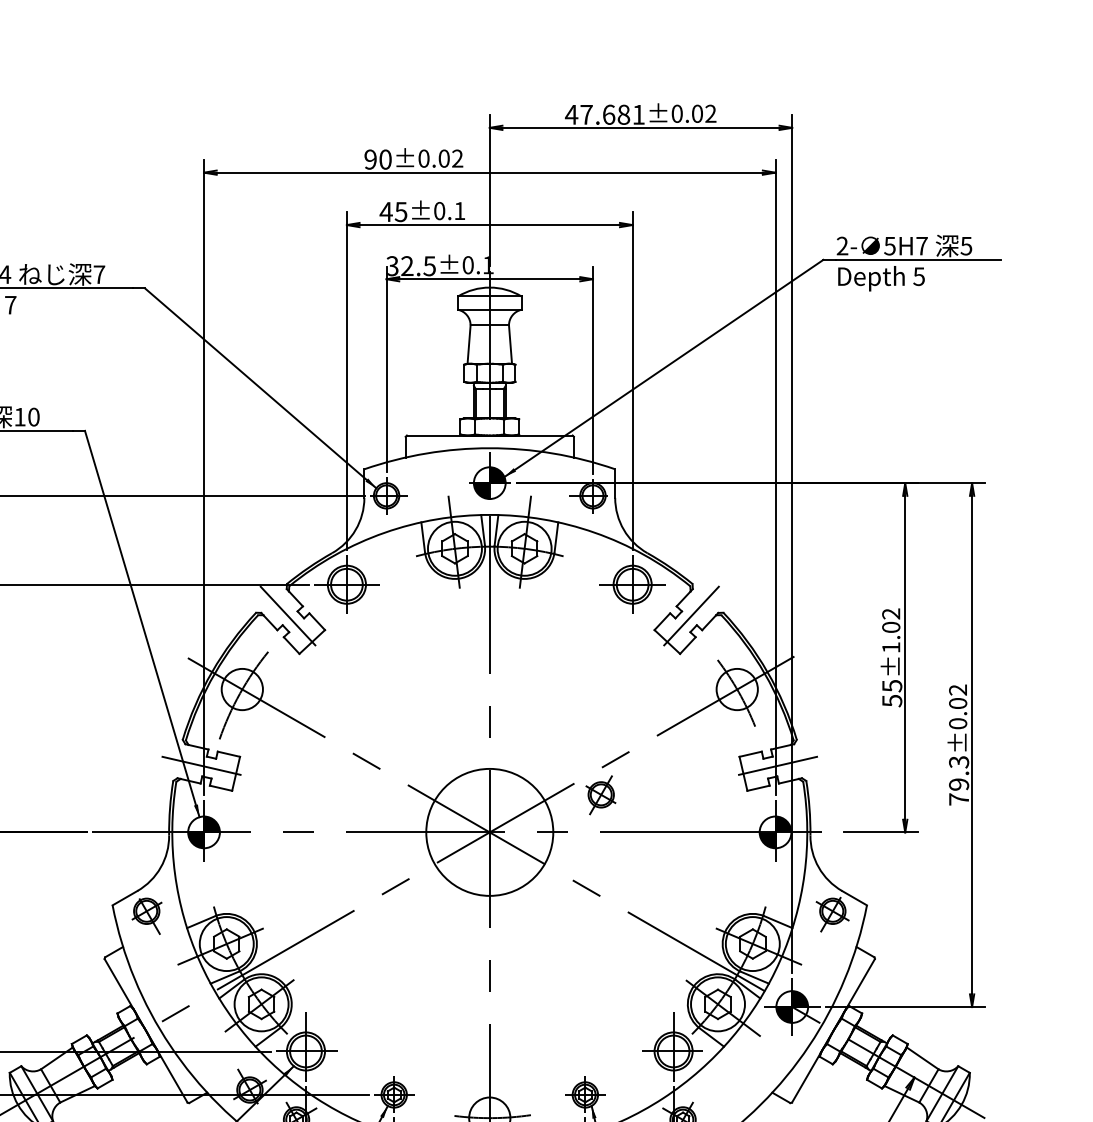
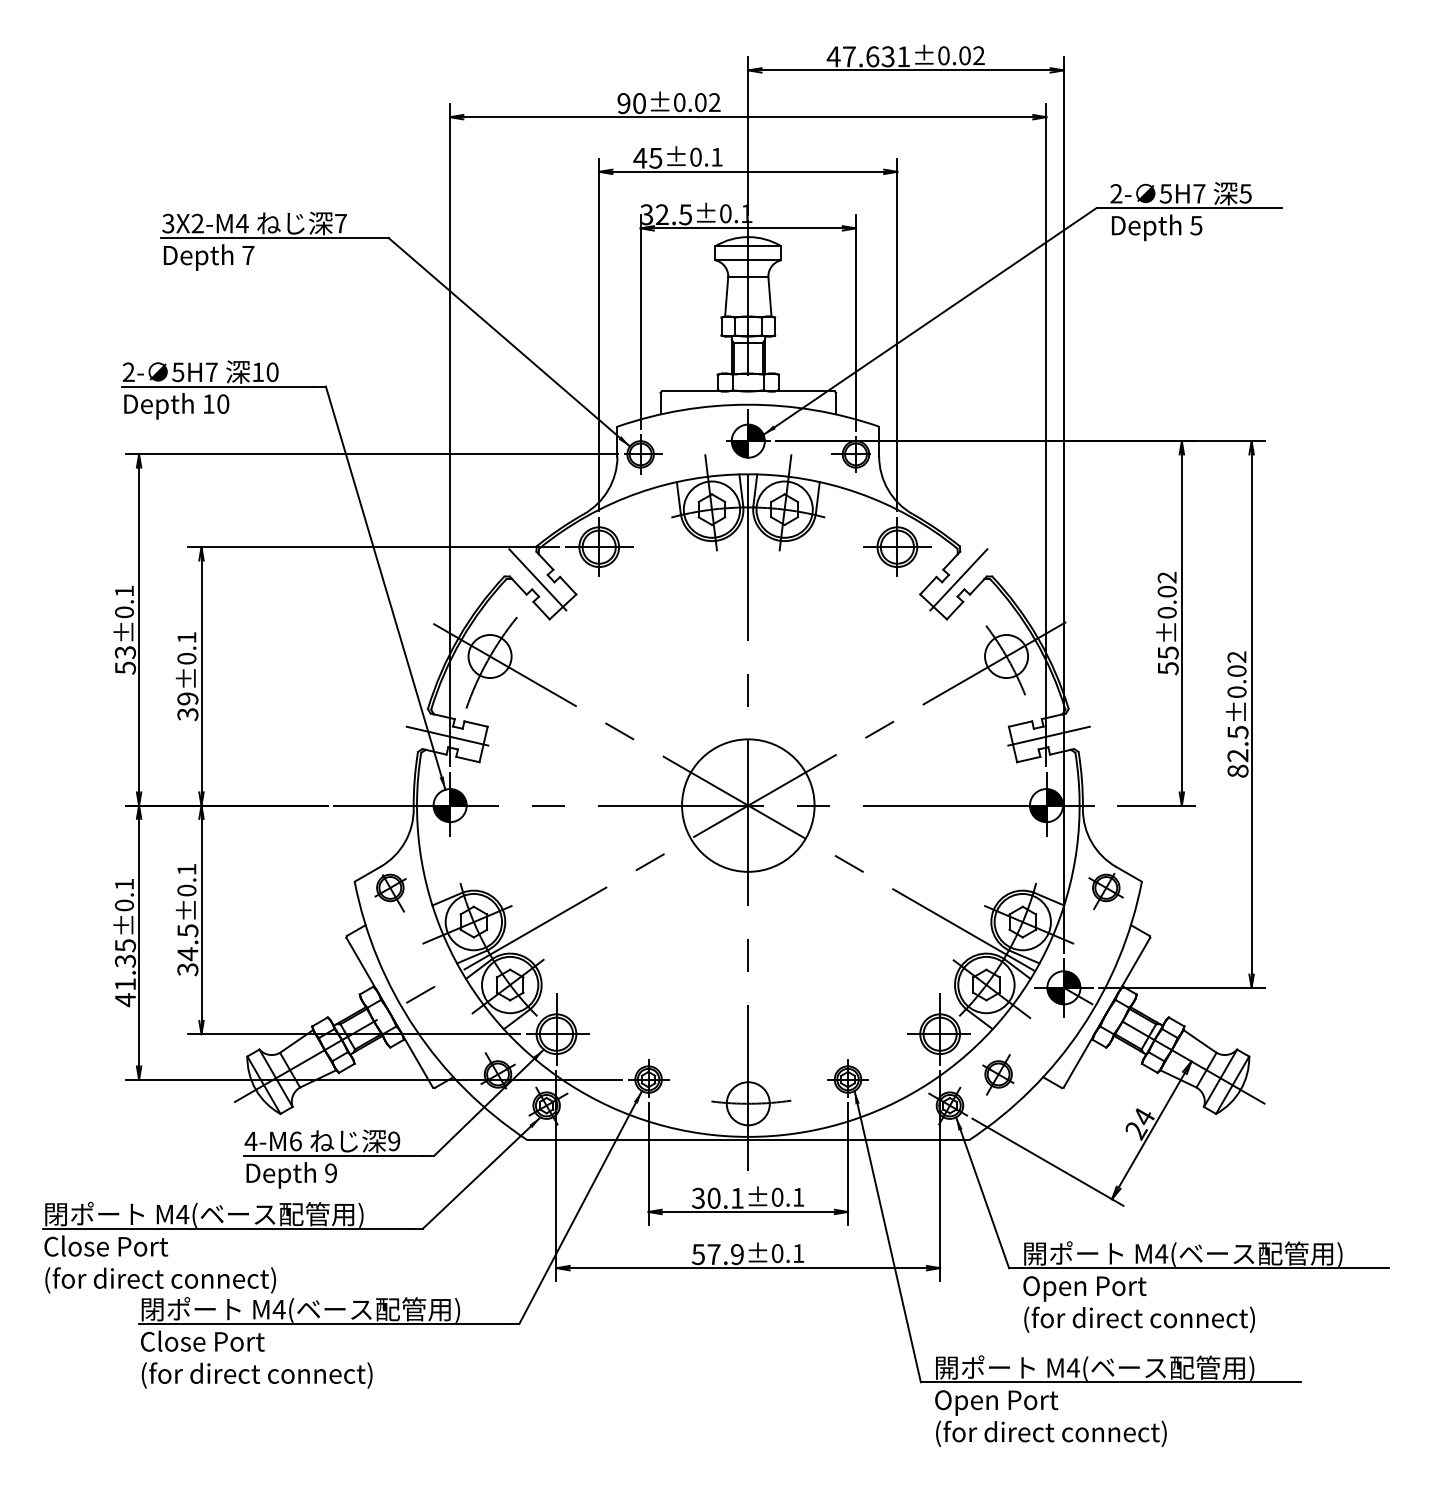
text: (623, 114) -> (887, 56), 47.681 -> 47.631
text: (890, 647) -> (1166, 612), ±1.02 -> ±0.02
text: (958, 780) -> (1237, 751), 79.3 -> 82.5
part: (601, 794) -> (998, 1074), moved

